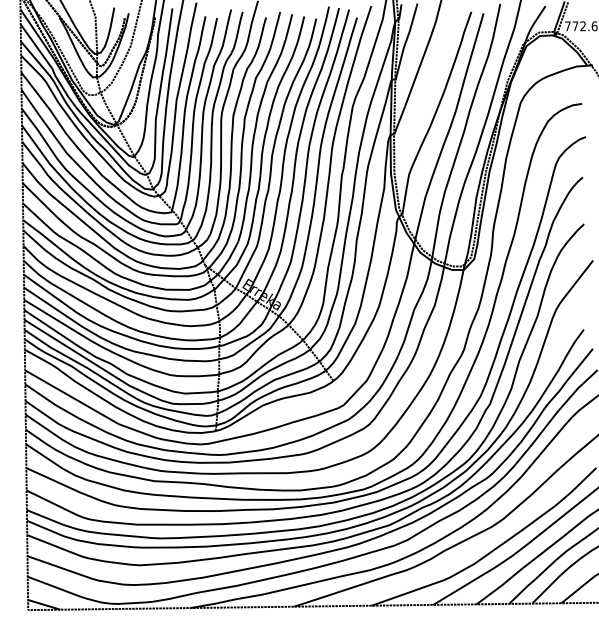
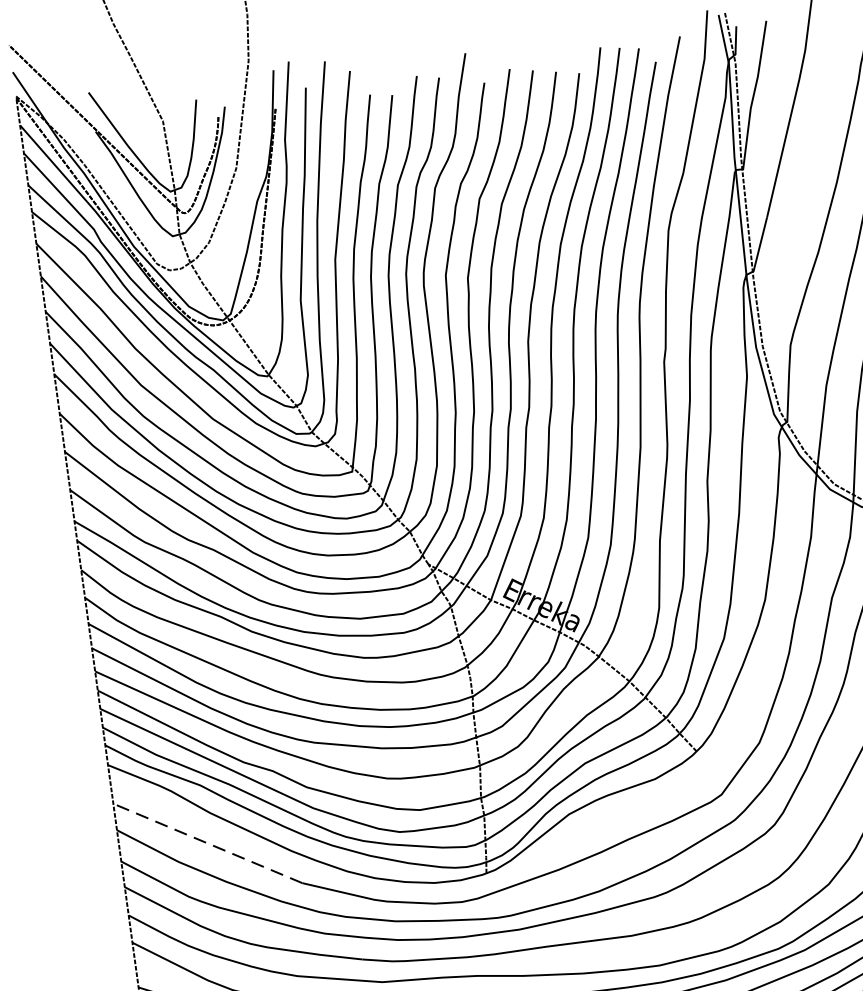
line: (71, 397) -> (207, 844), solid -> dashed

